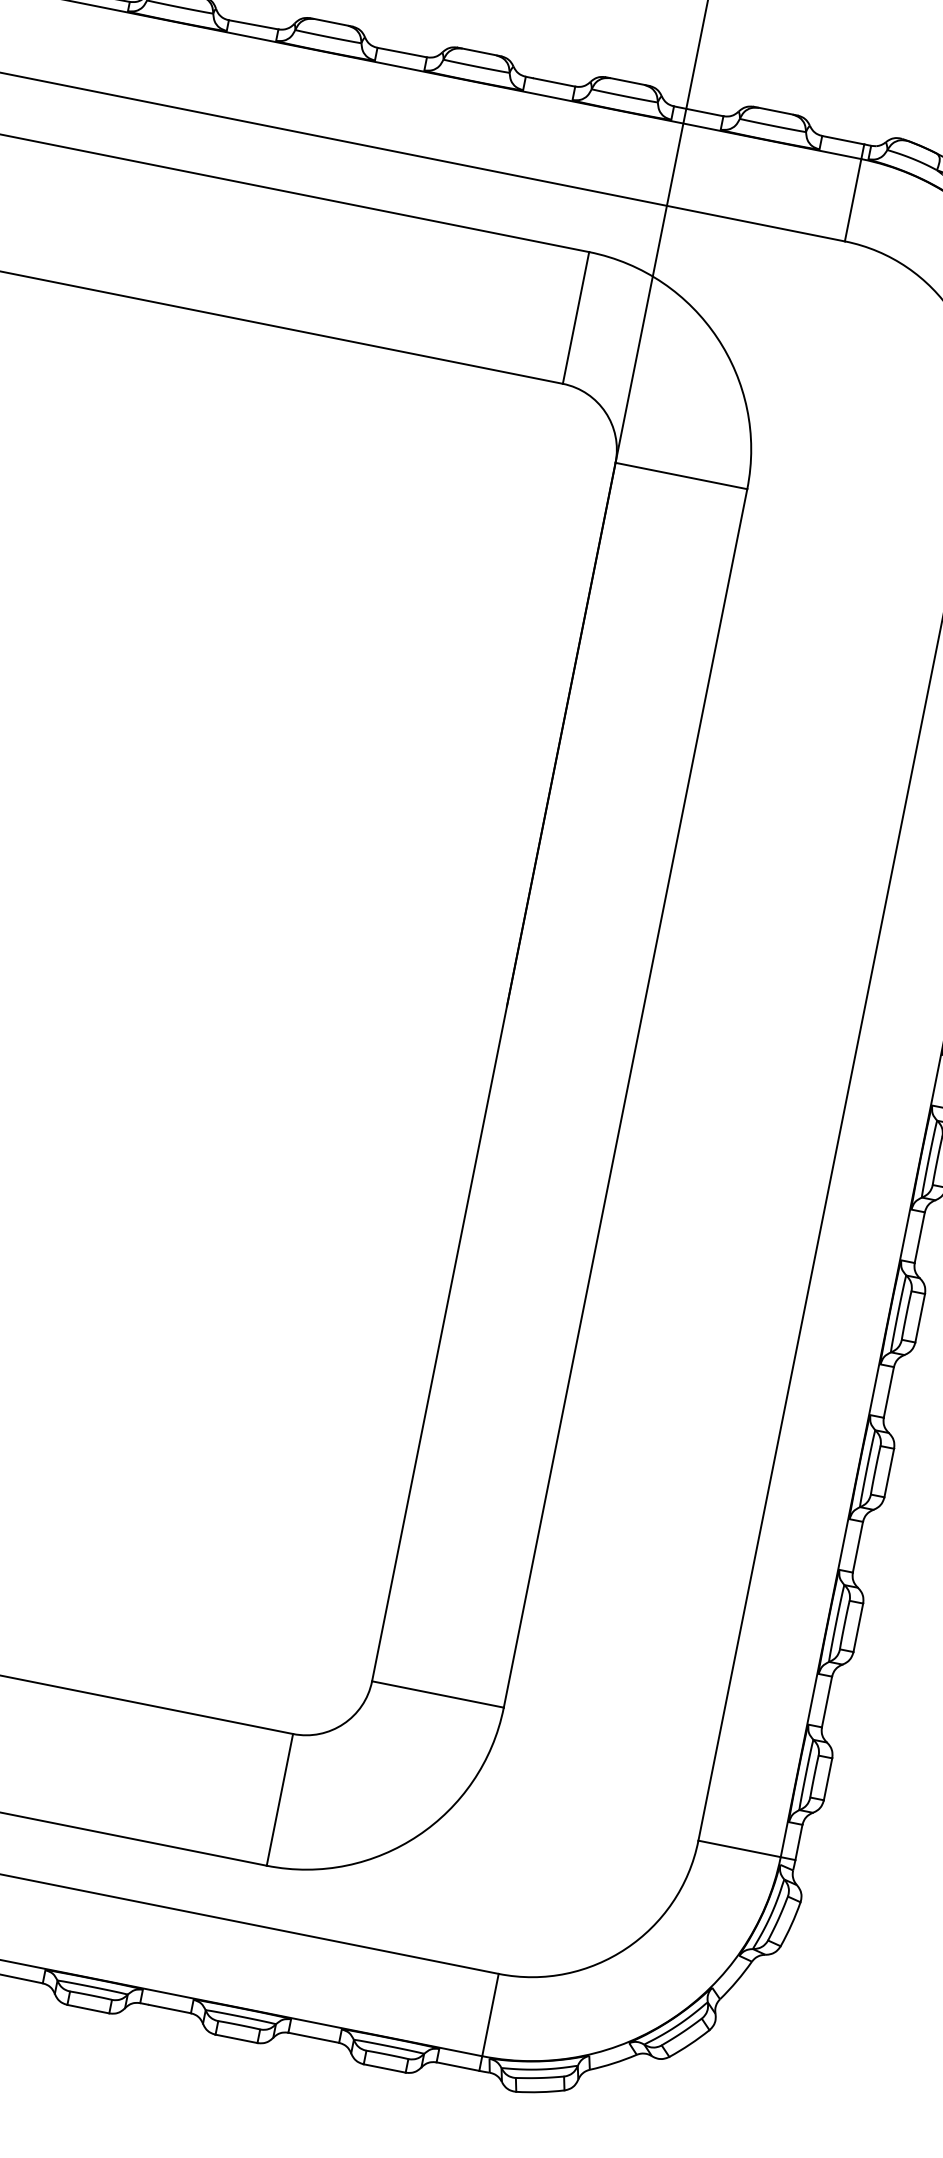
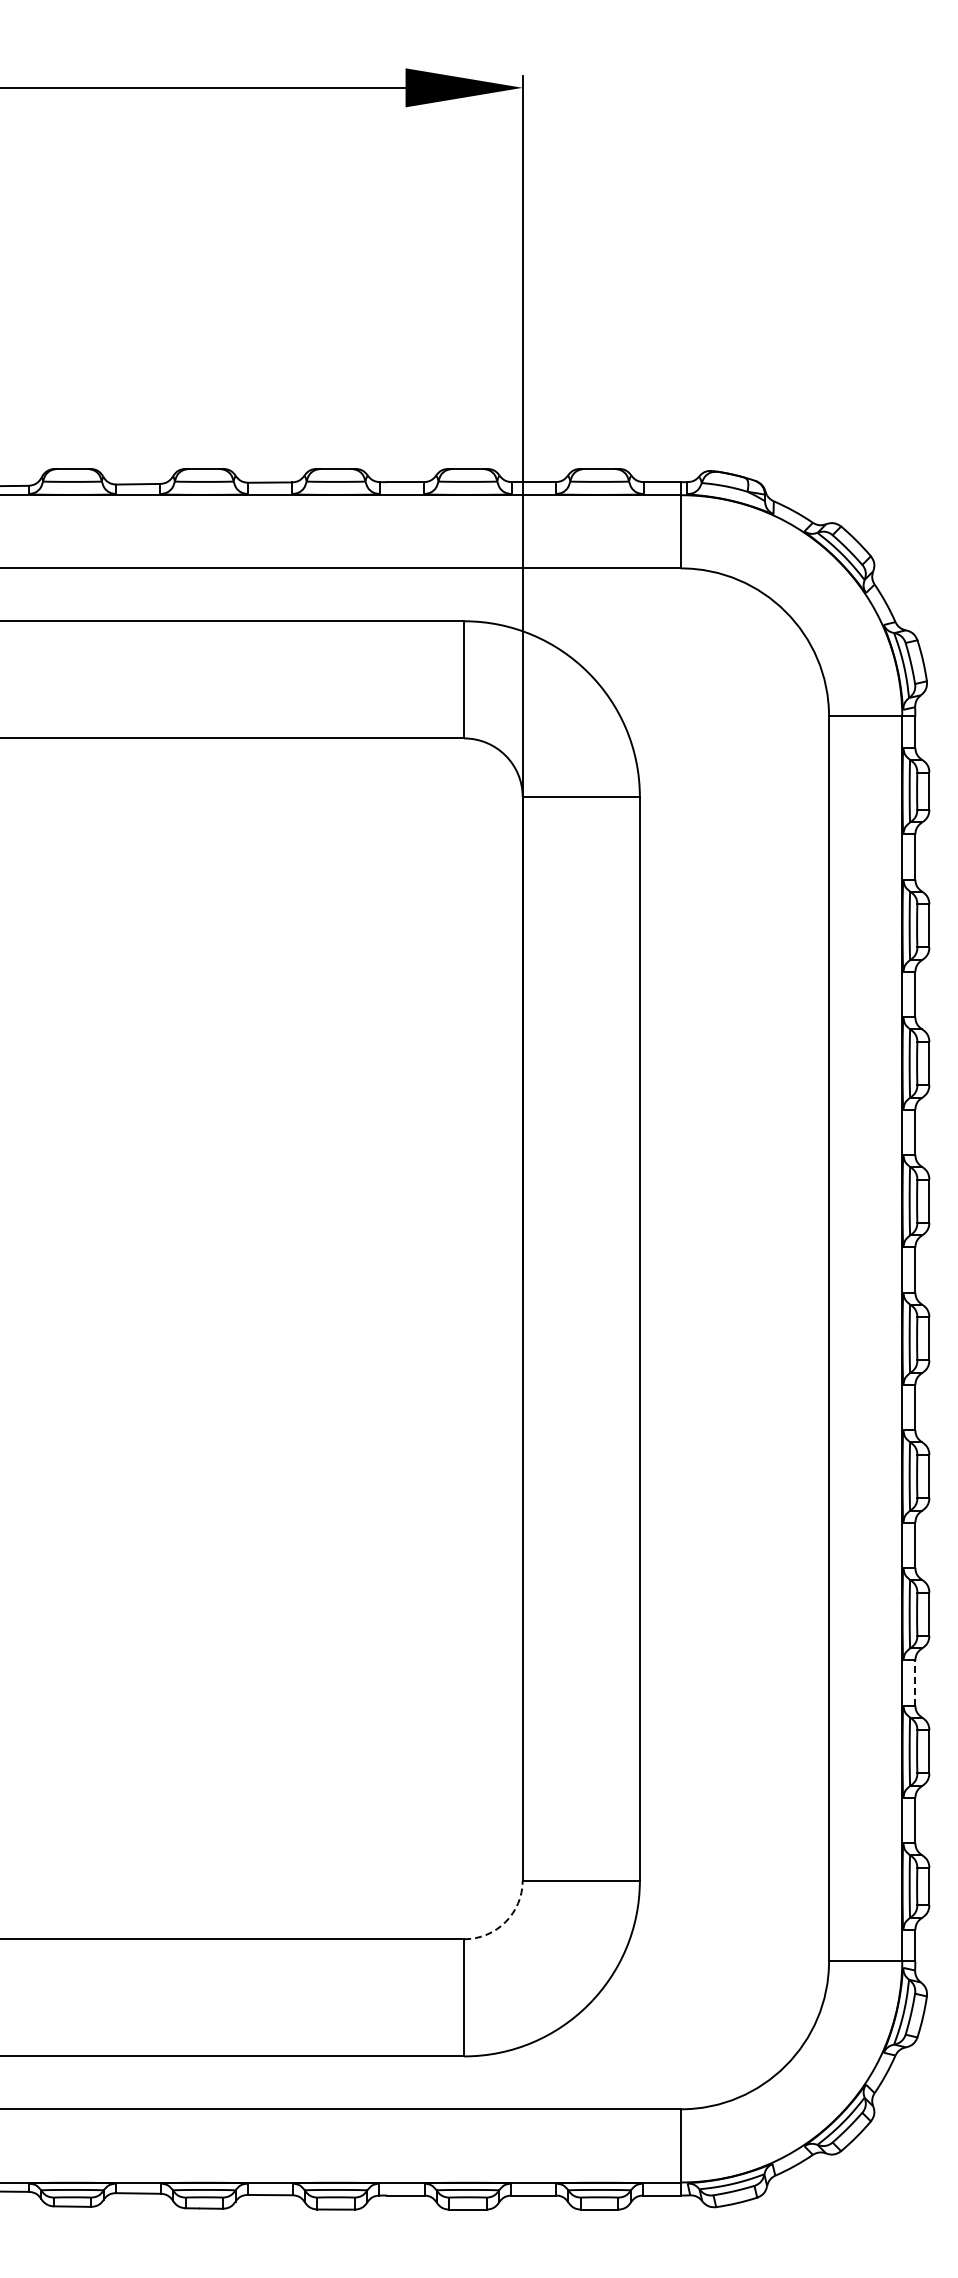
line: (858, 1546) -> (915, 1682), solid -> dashed
arc: (343, 1724) -> (505, 1922), solid -> dashed

